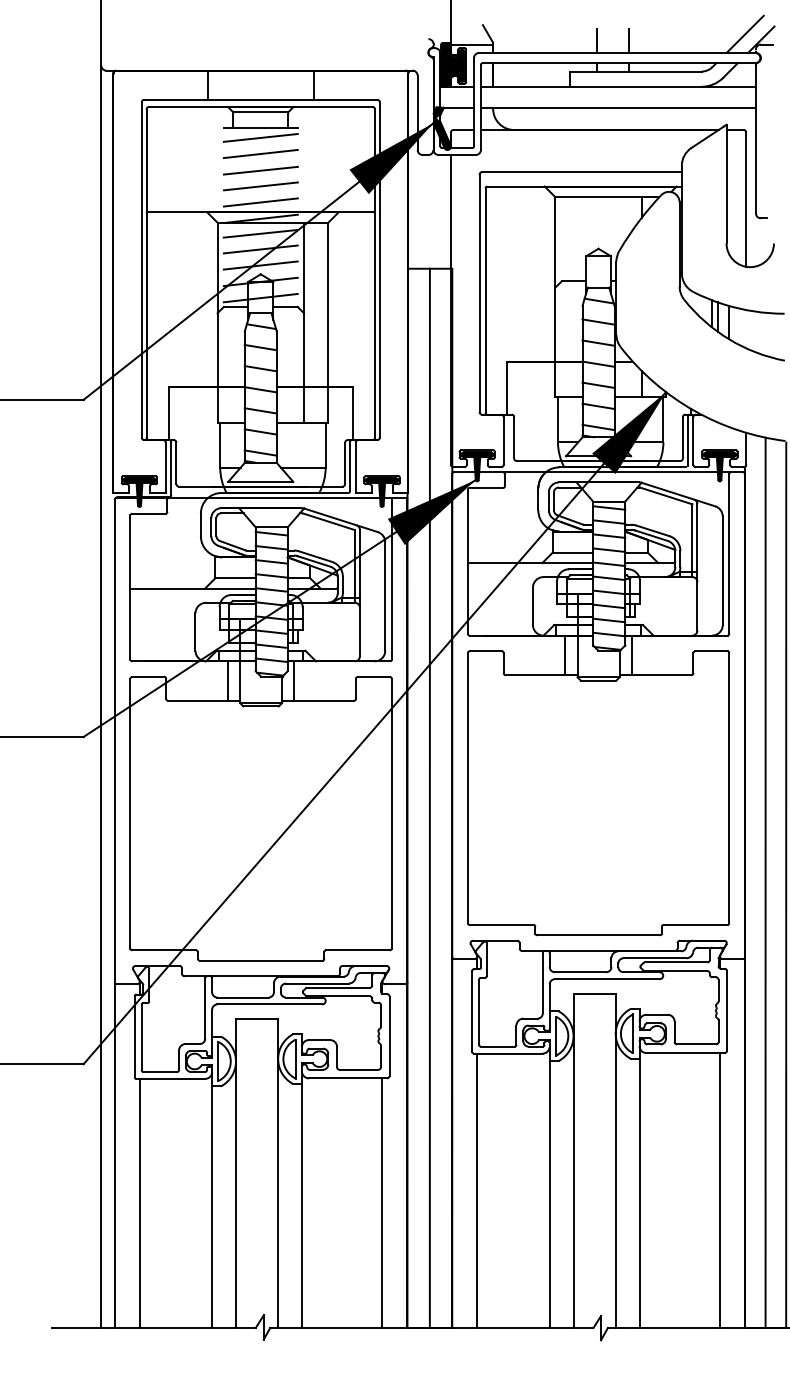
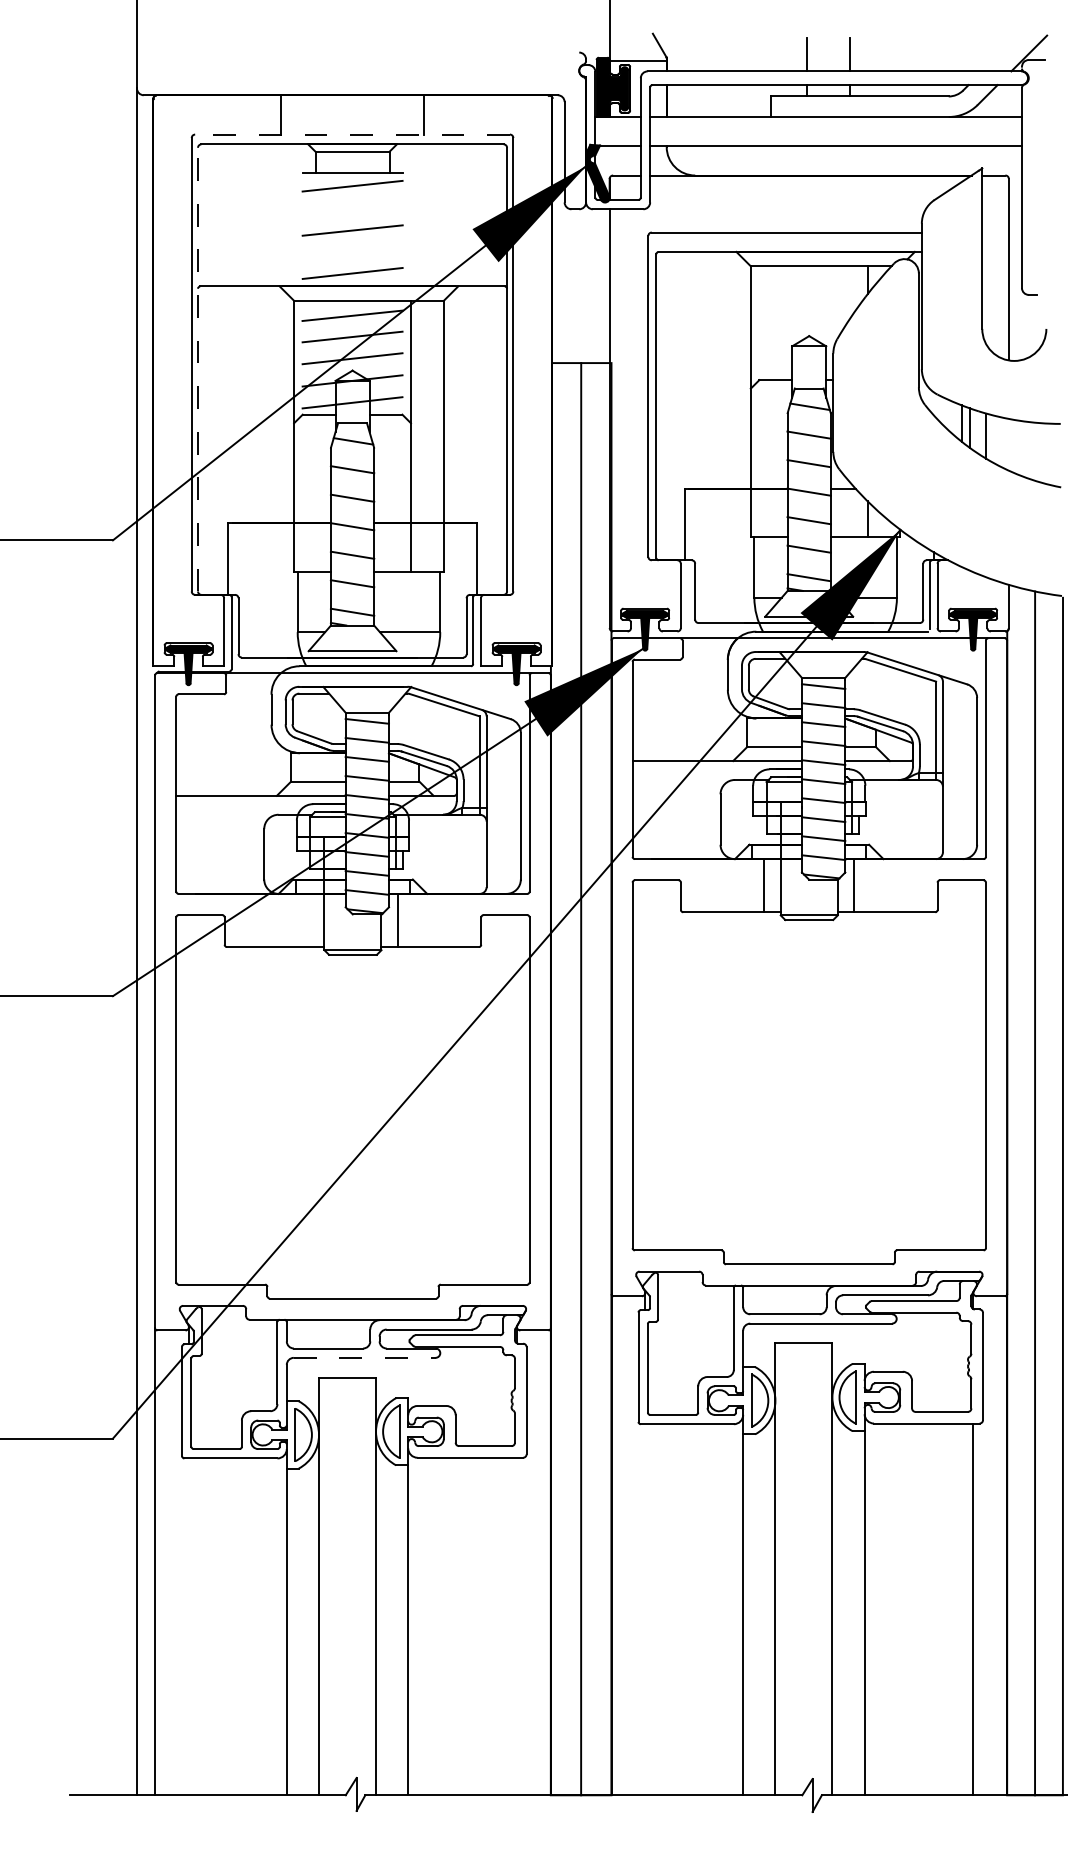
line: (745, 34) -> (1007, 46), removed
line: (260, 99) -> (352, 134), solid -> dashed
line: (260, 153) -> (352, 207), removed
line: (260, 186) -> (352, 251), removed
line: (260, 218) -> (352, 295), removed
line: (146, 273) -> (198, 369), solid -> dashed
line: (228, 681) -> (308, 920), removed
line: (269, 1004) -> (364, 1357), solid -> dashed
line: (477, 1190) -> (645, 1609), removed
line: (382, 1202) -> (516, 1625), removed
line: (139, 1203) -> (188, 1626), removed

